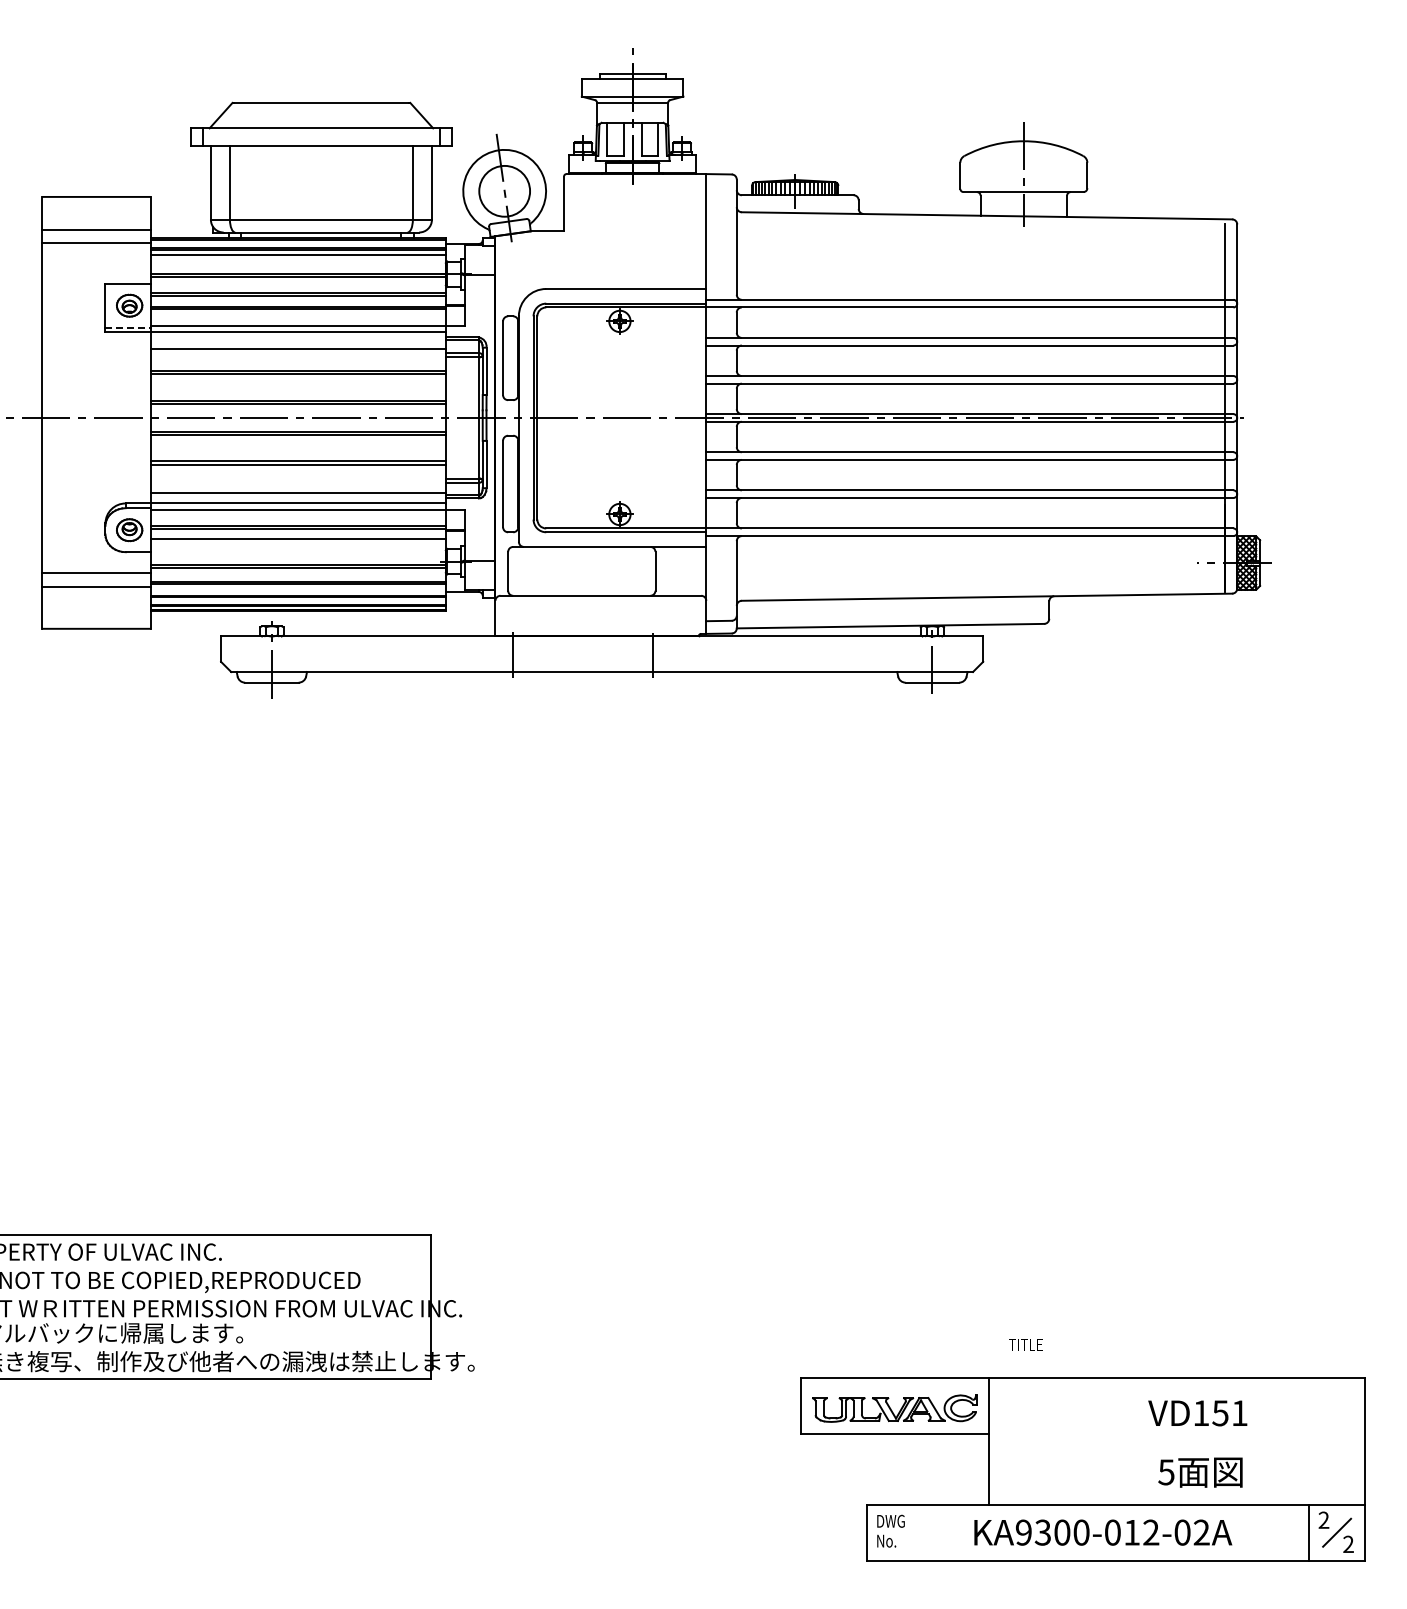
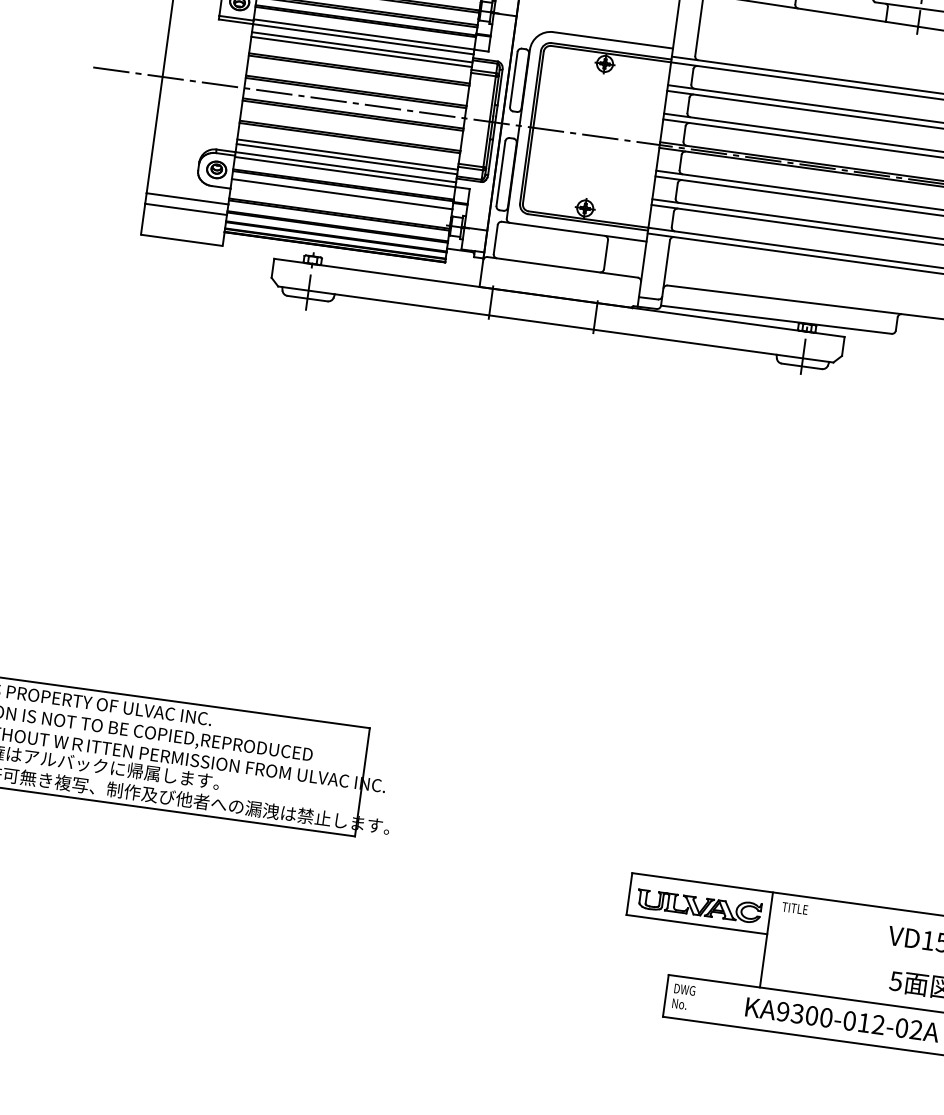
line: (128, 327) -> (236, 18), dashed -> solid
line: (298, 343) -> (362, 47), added
line: (298, 486) -> (347, 154), added
text: (1025, 1344) -> (794, 908), moved

